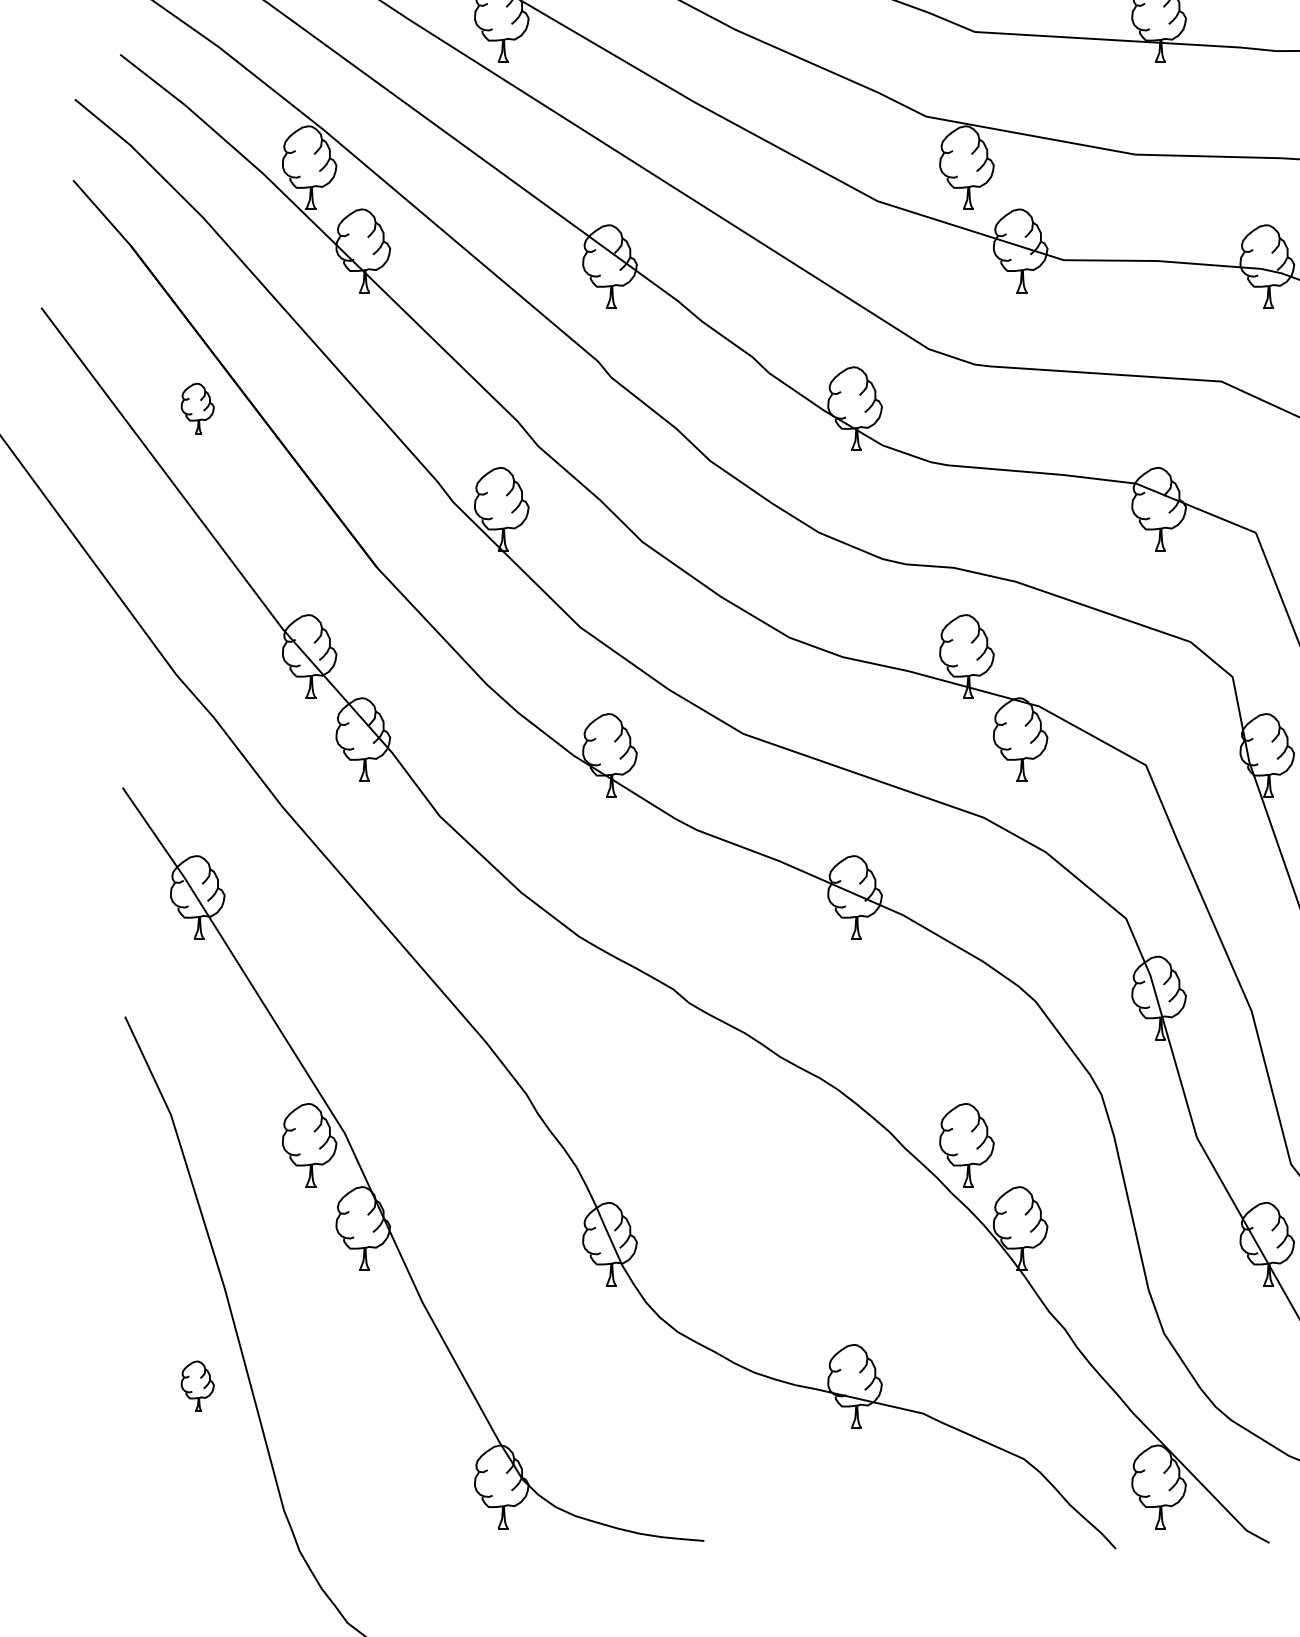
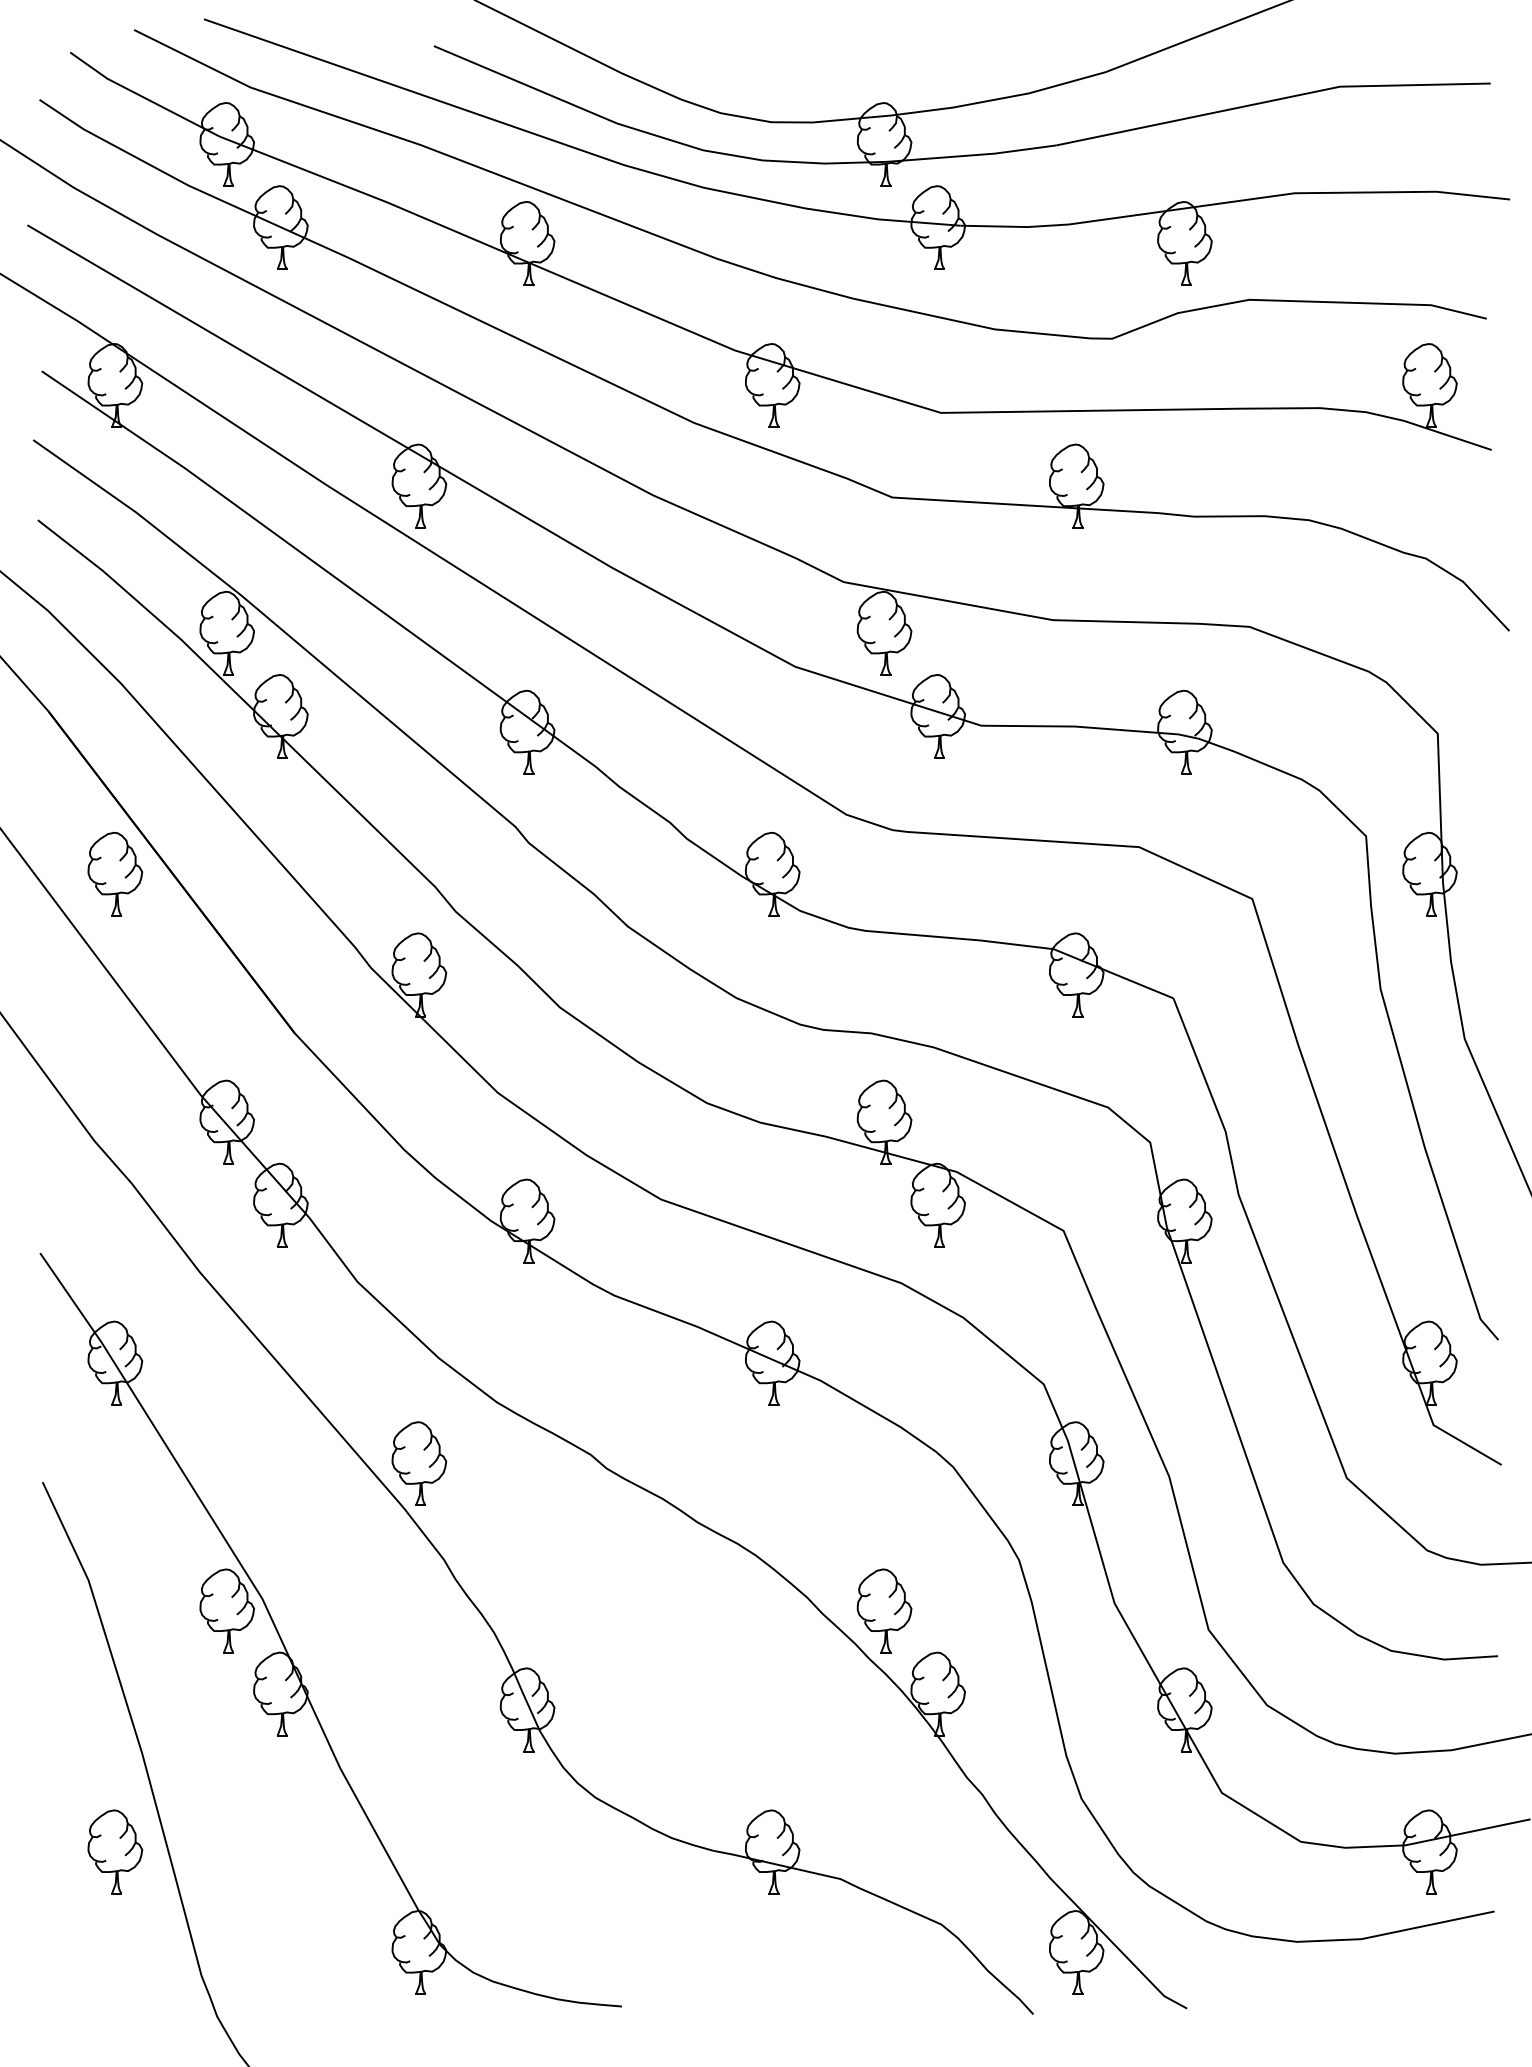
part: (197, 407) -> (115, 873), size x1.67
part: (501, 997) -> (419, 1463), added
part: (197, 1385) -> (115, 1851), size x1.67

